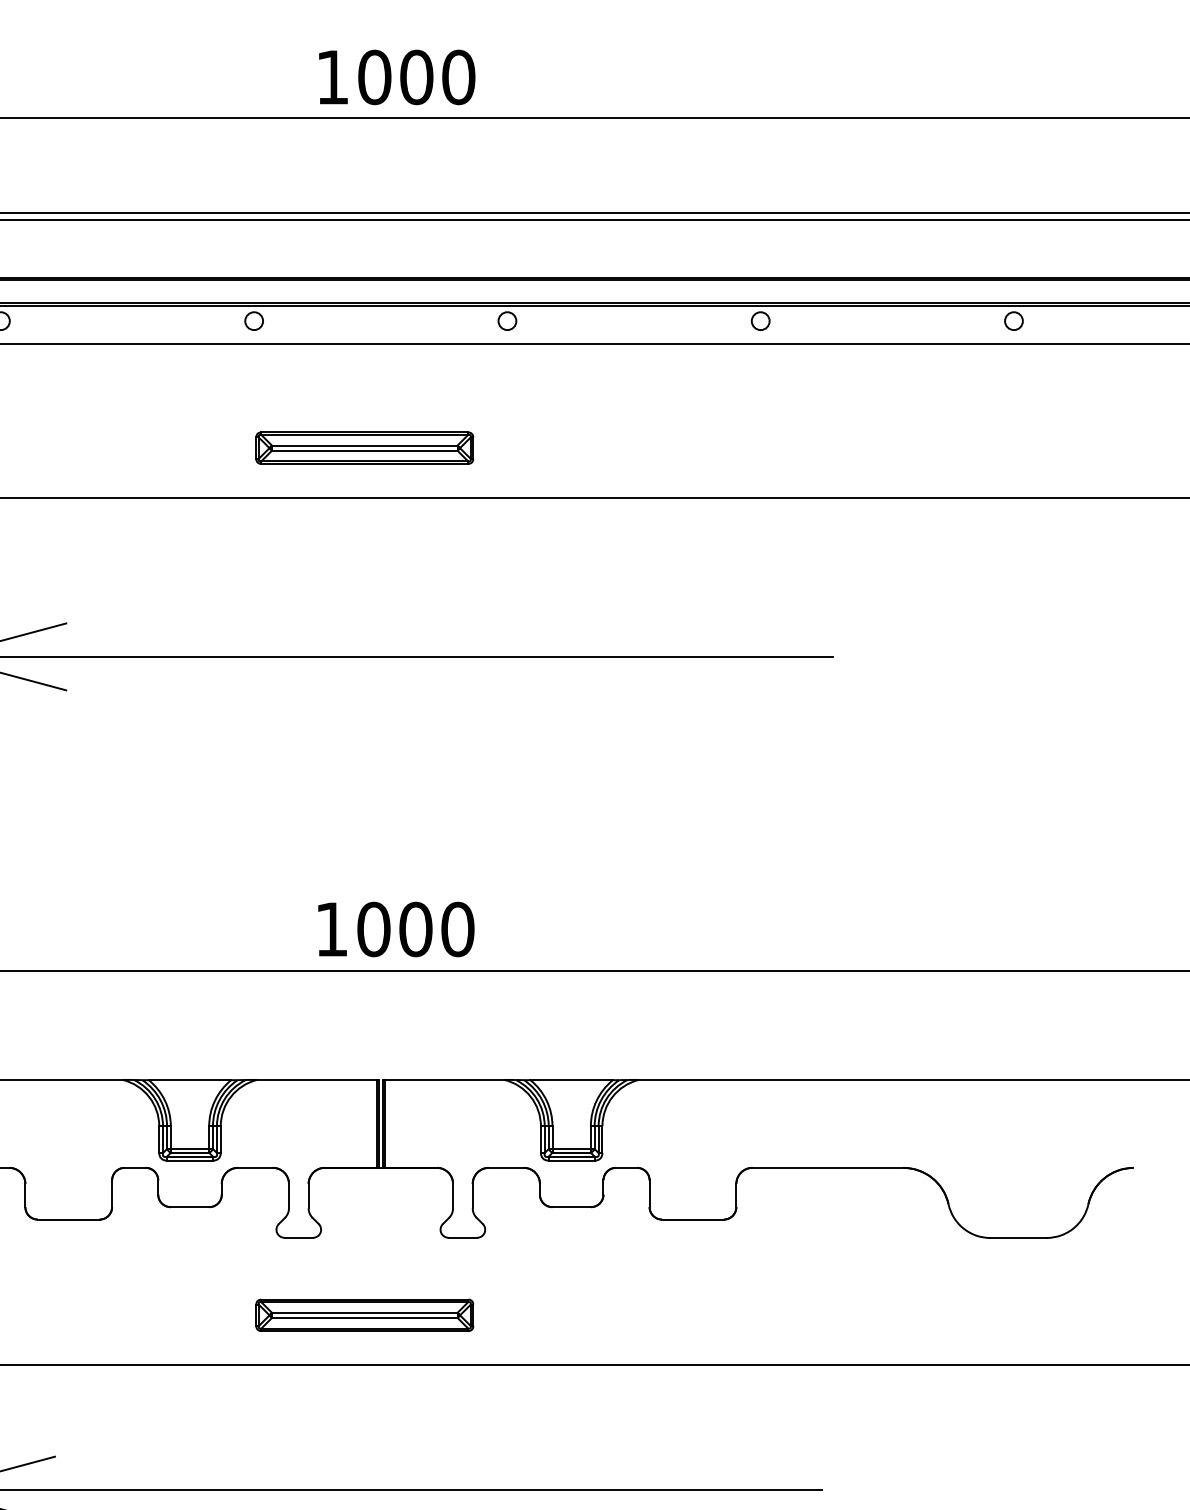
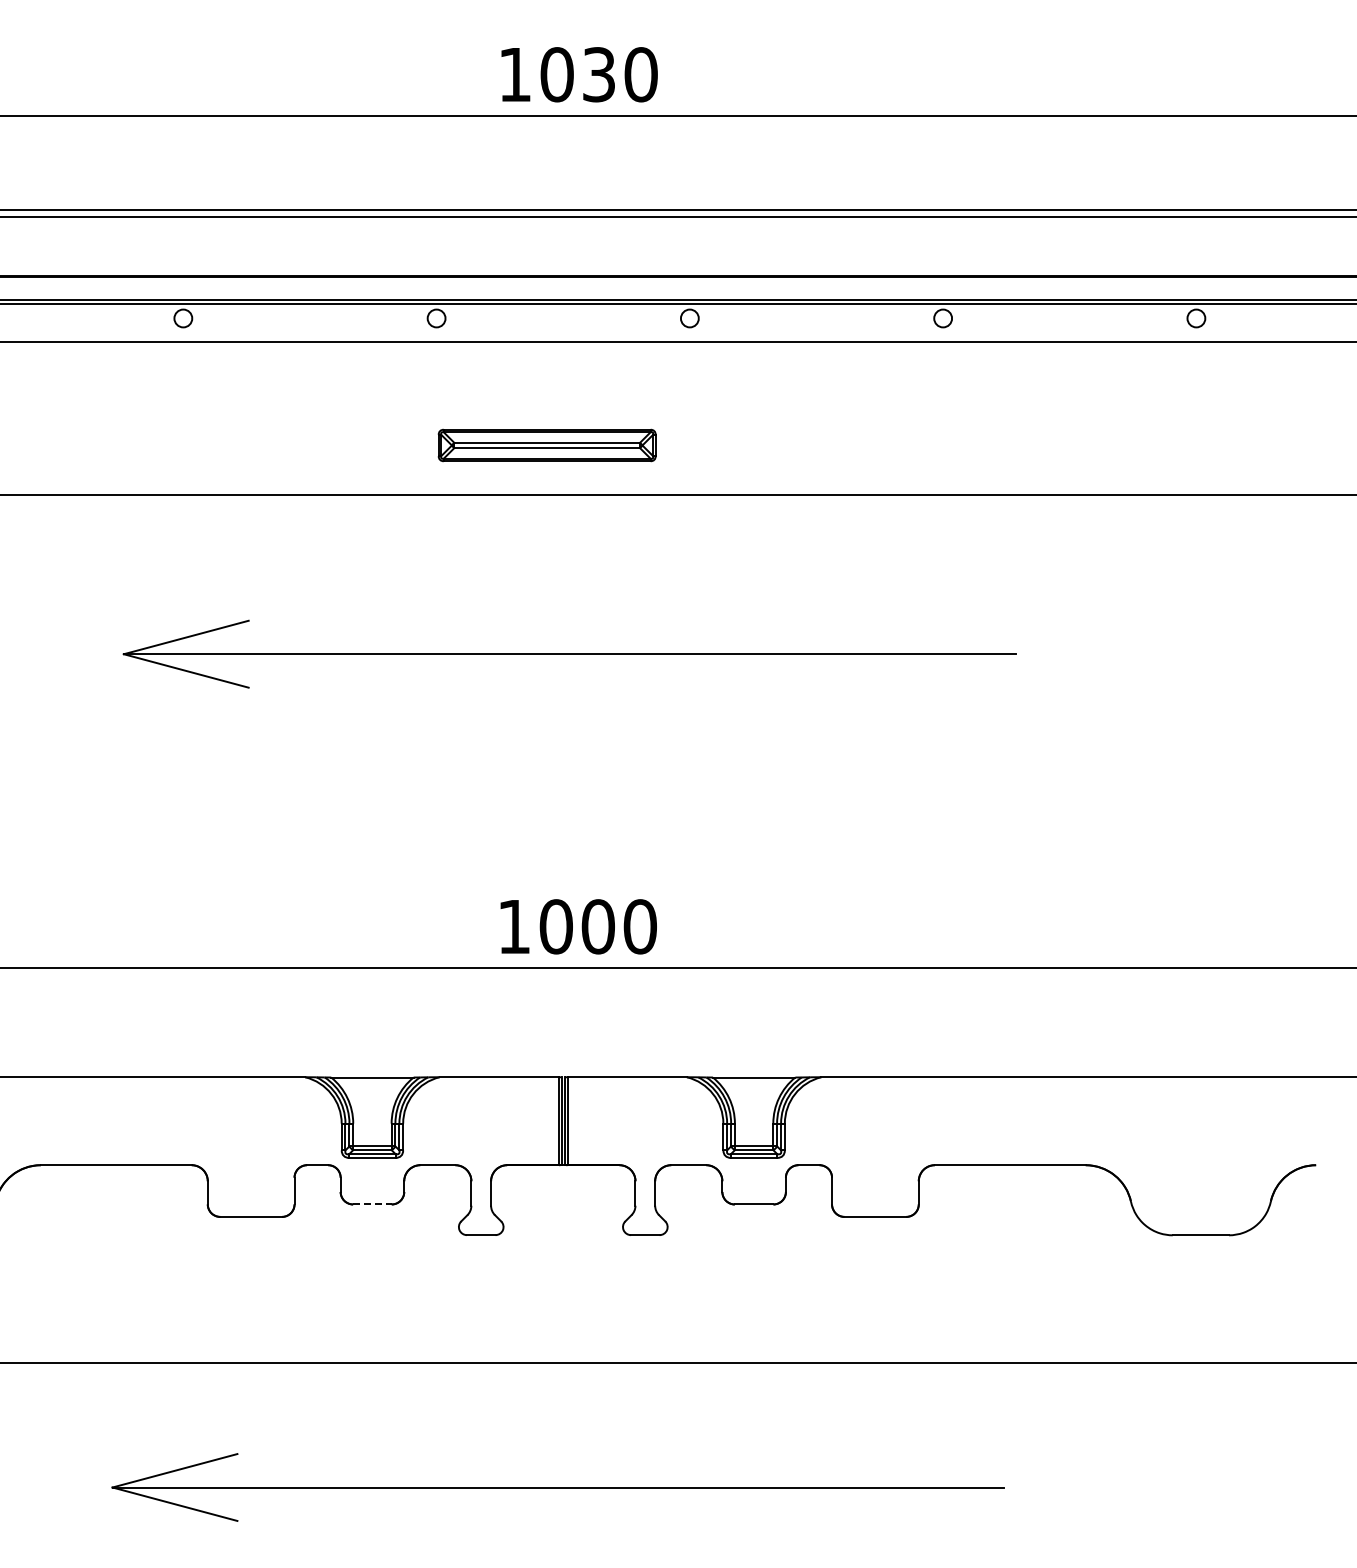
text: (416, 77) -> (598, 74), 1000 -> 1030
line: (190, 1207) -> (372, 1204), solid -> dashed
part: (364, 1315) -> (546, 1312), removed

